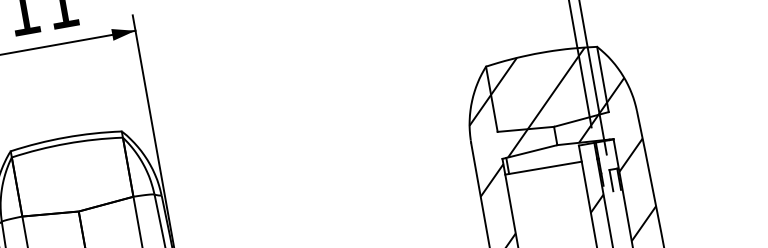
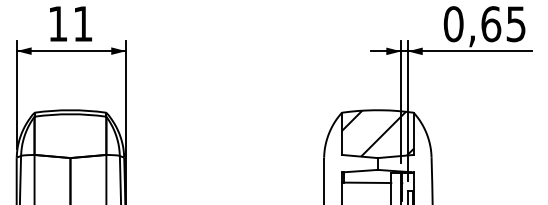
hatch: (607, 127) -> (411, 164), removed
hatch: (500, 143) -> (342, 162), removed

